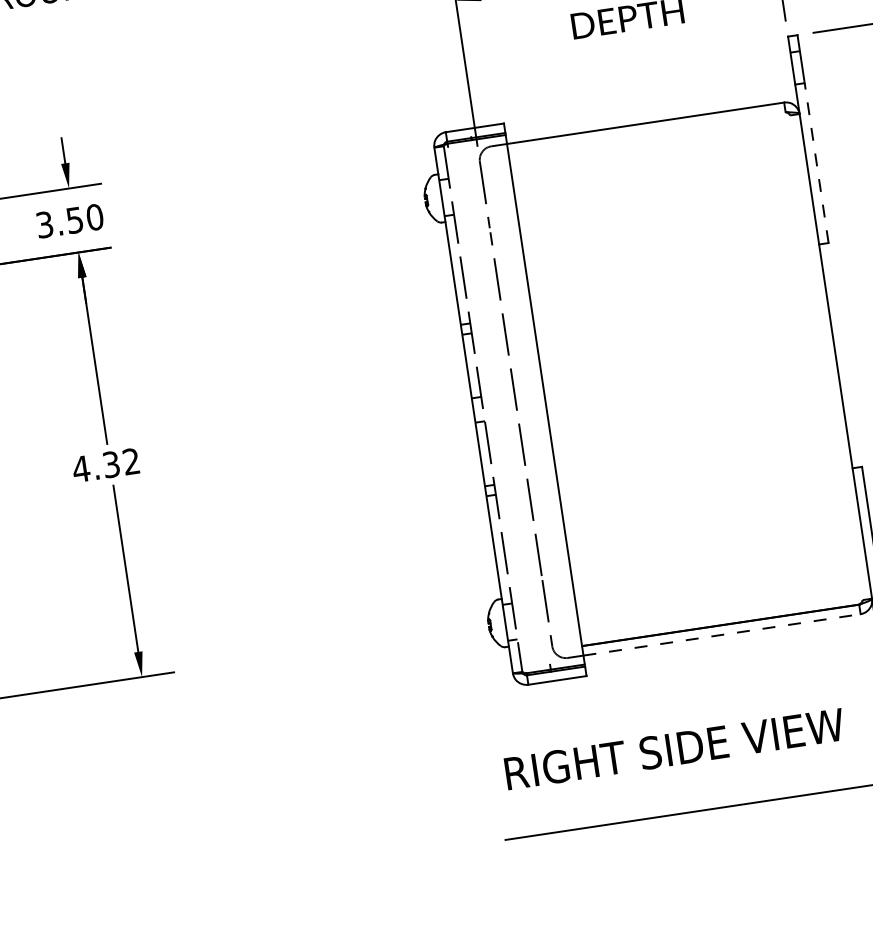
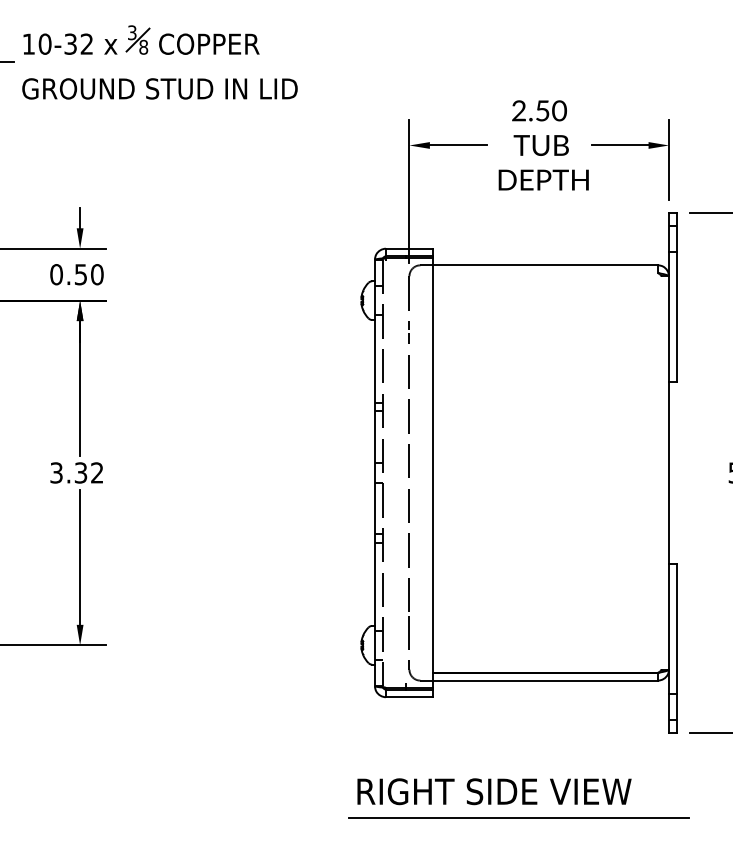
line: (816, 163) -> (676, 317), dashed -> solid
text: (44, 224) -> (56, 274), 3.50 -> 0.50
text: (81, 468) -> (56, 472), 4.32 -> 3.32
line: (723, 634) -> (546, 680), dashed -> solid
text: (674, 748) -> (494, 791), moved

